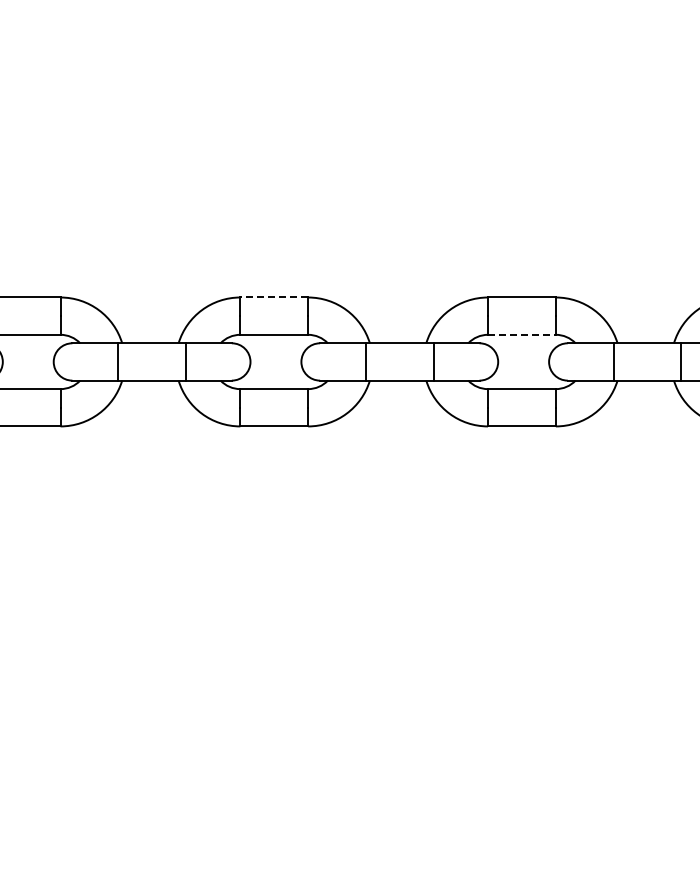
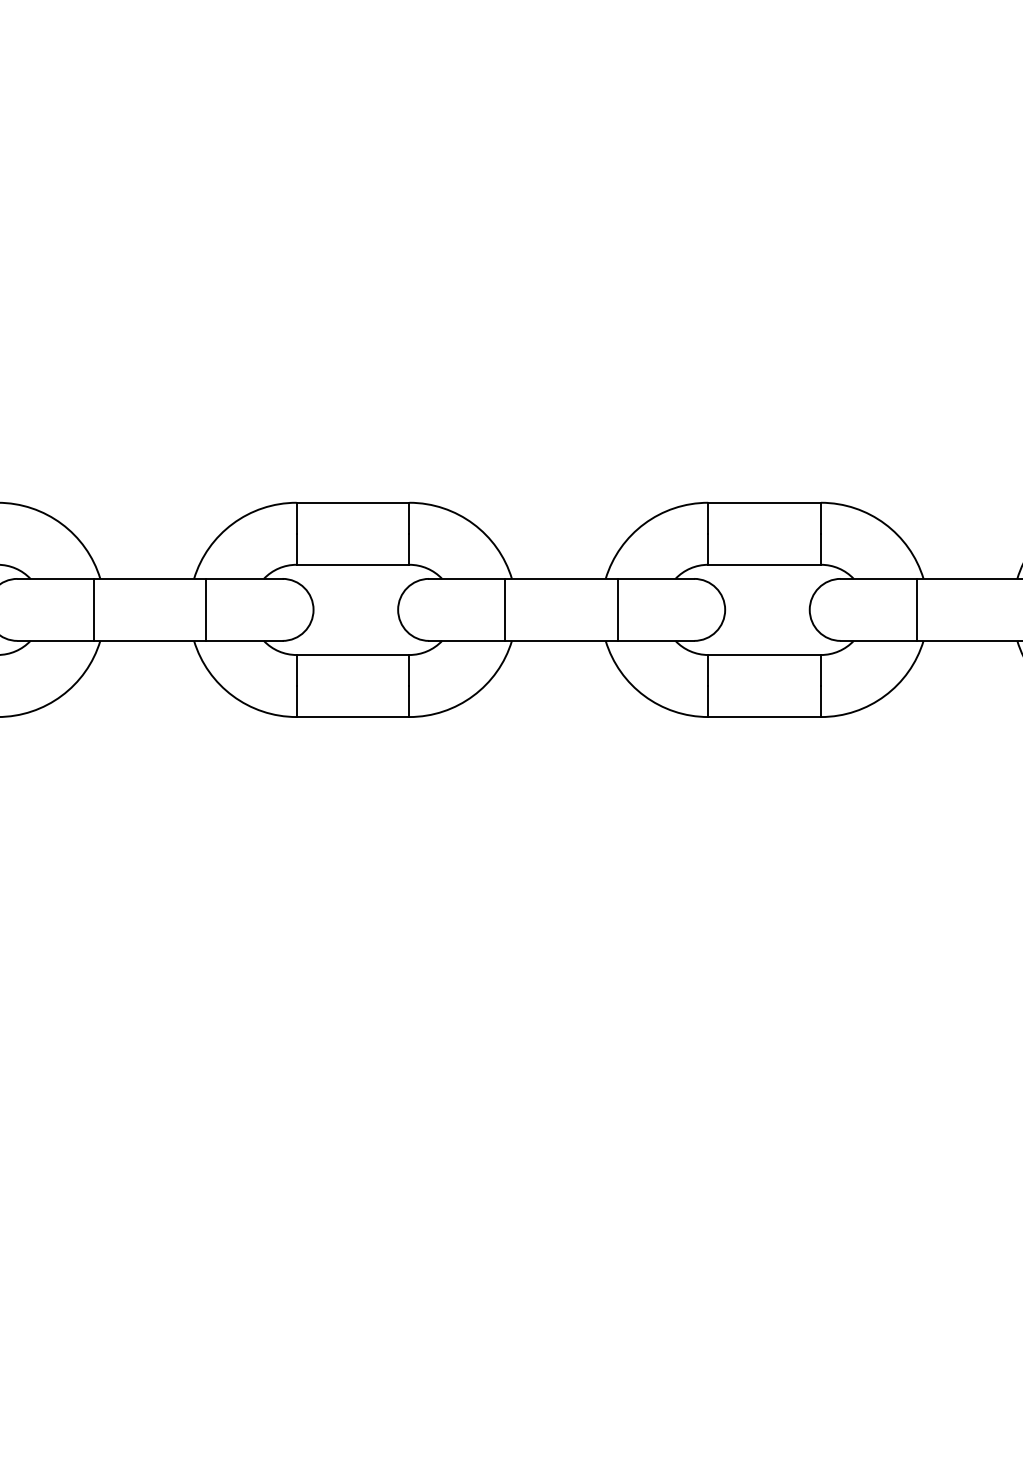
line: (274, 297) -> (353, 502), dashed -> solid
line: (521, 334) -> (763, 564), dashed -> solid

